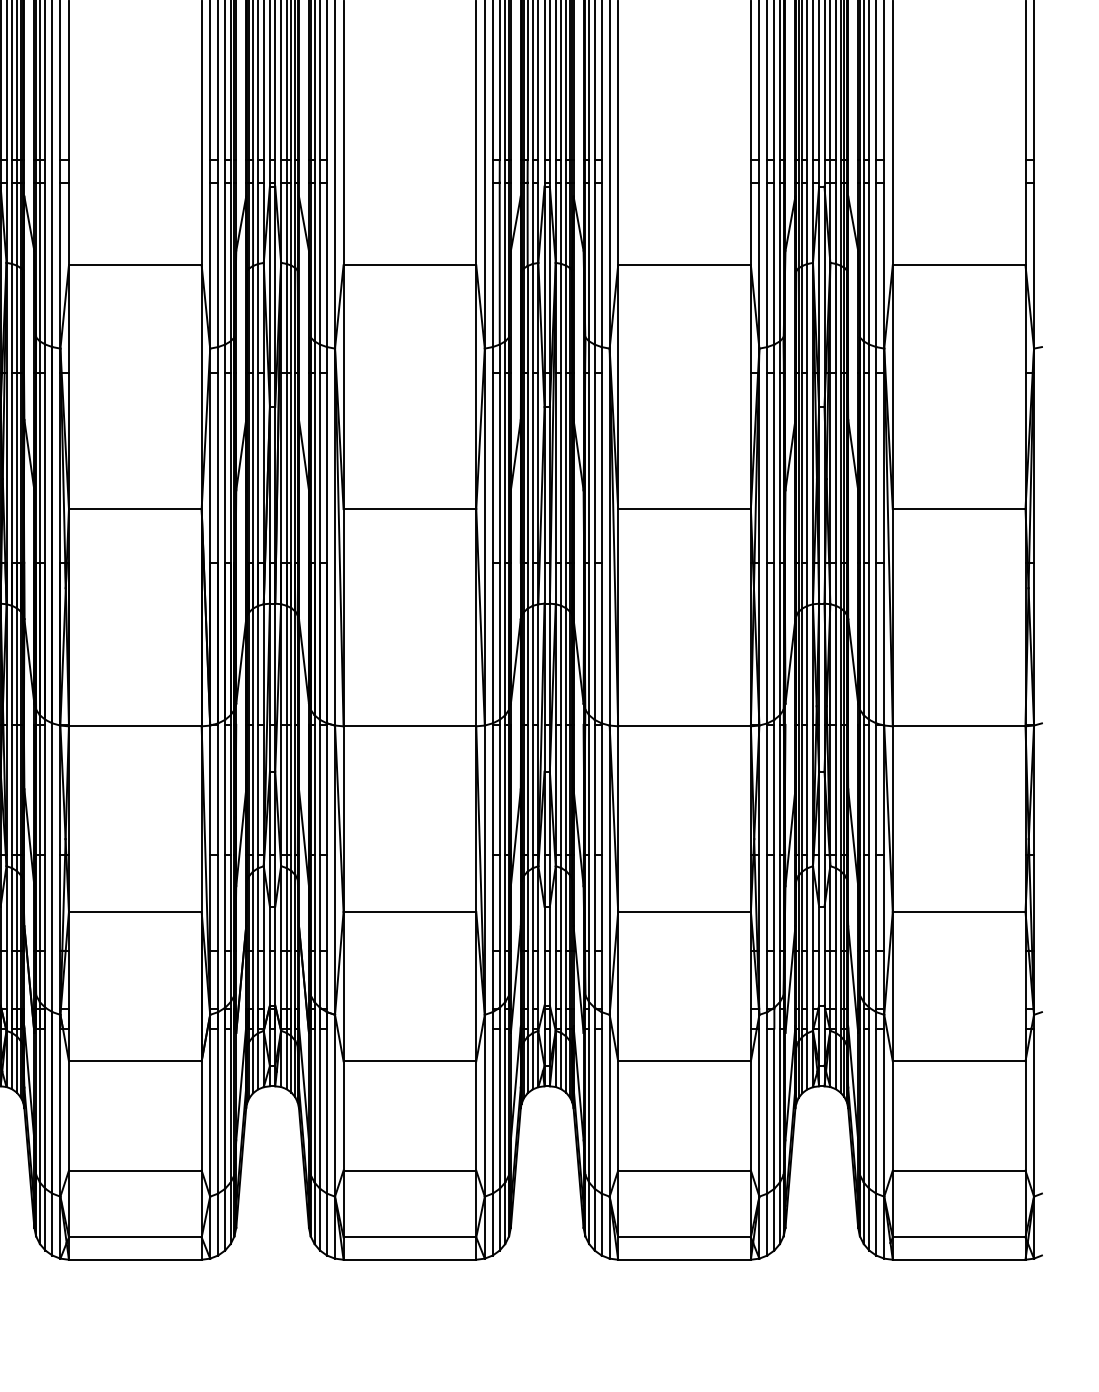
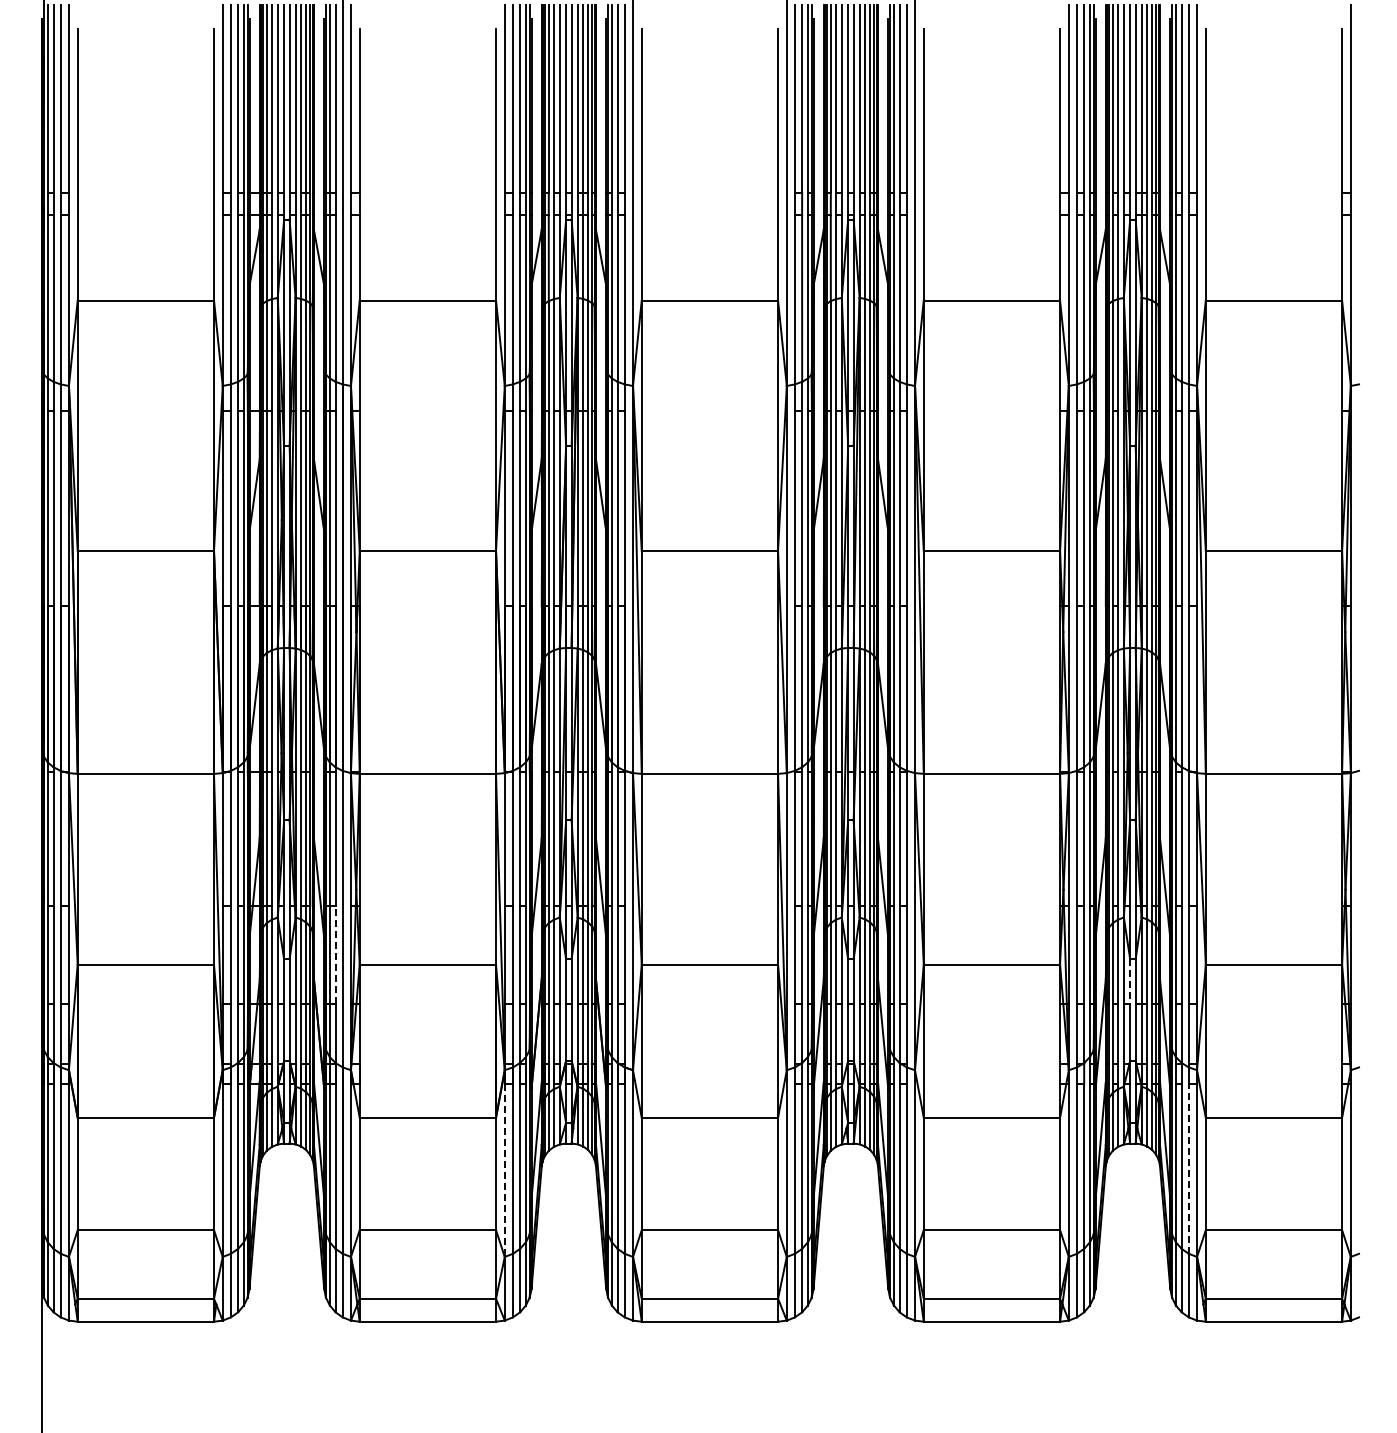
line: (45, 902) -> (335, 954), solid -> dashed
line: (819, 928) -> (1130, 981), solid -> dashed
line: (875, 1111) -> (1188, 1169), solid -> dashed
line: (209, 1113) -> (504, 1171), solid -> dashed

